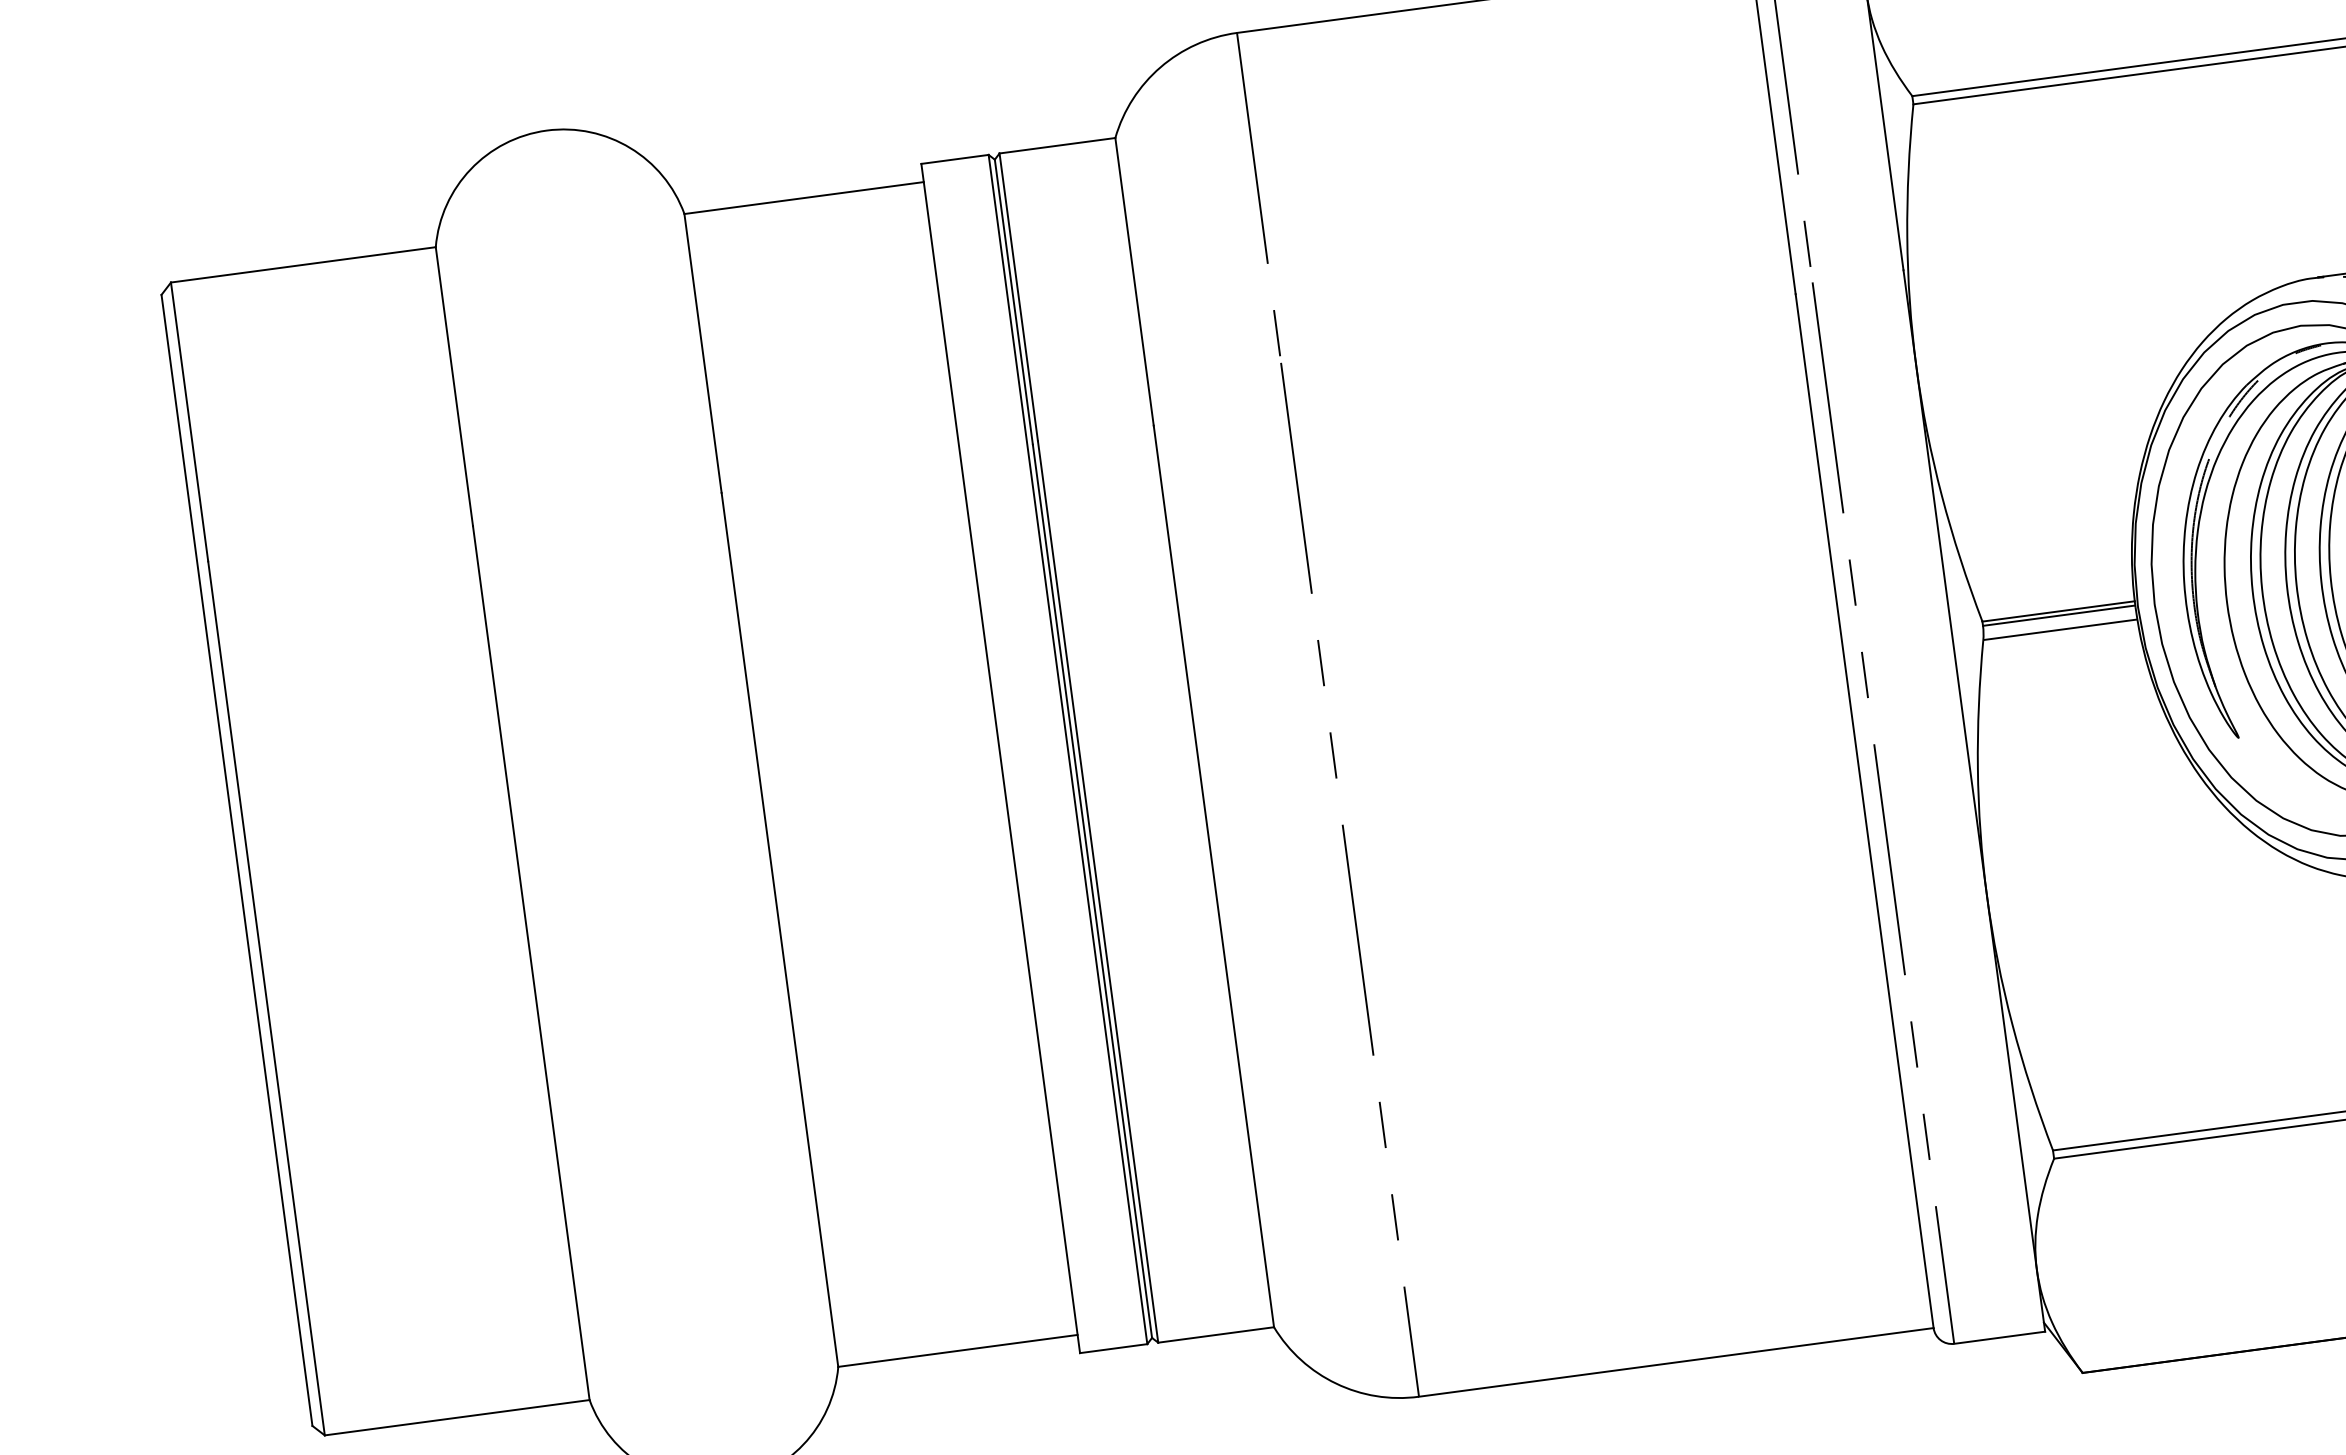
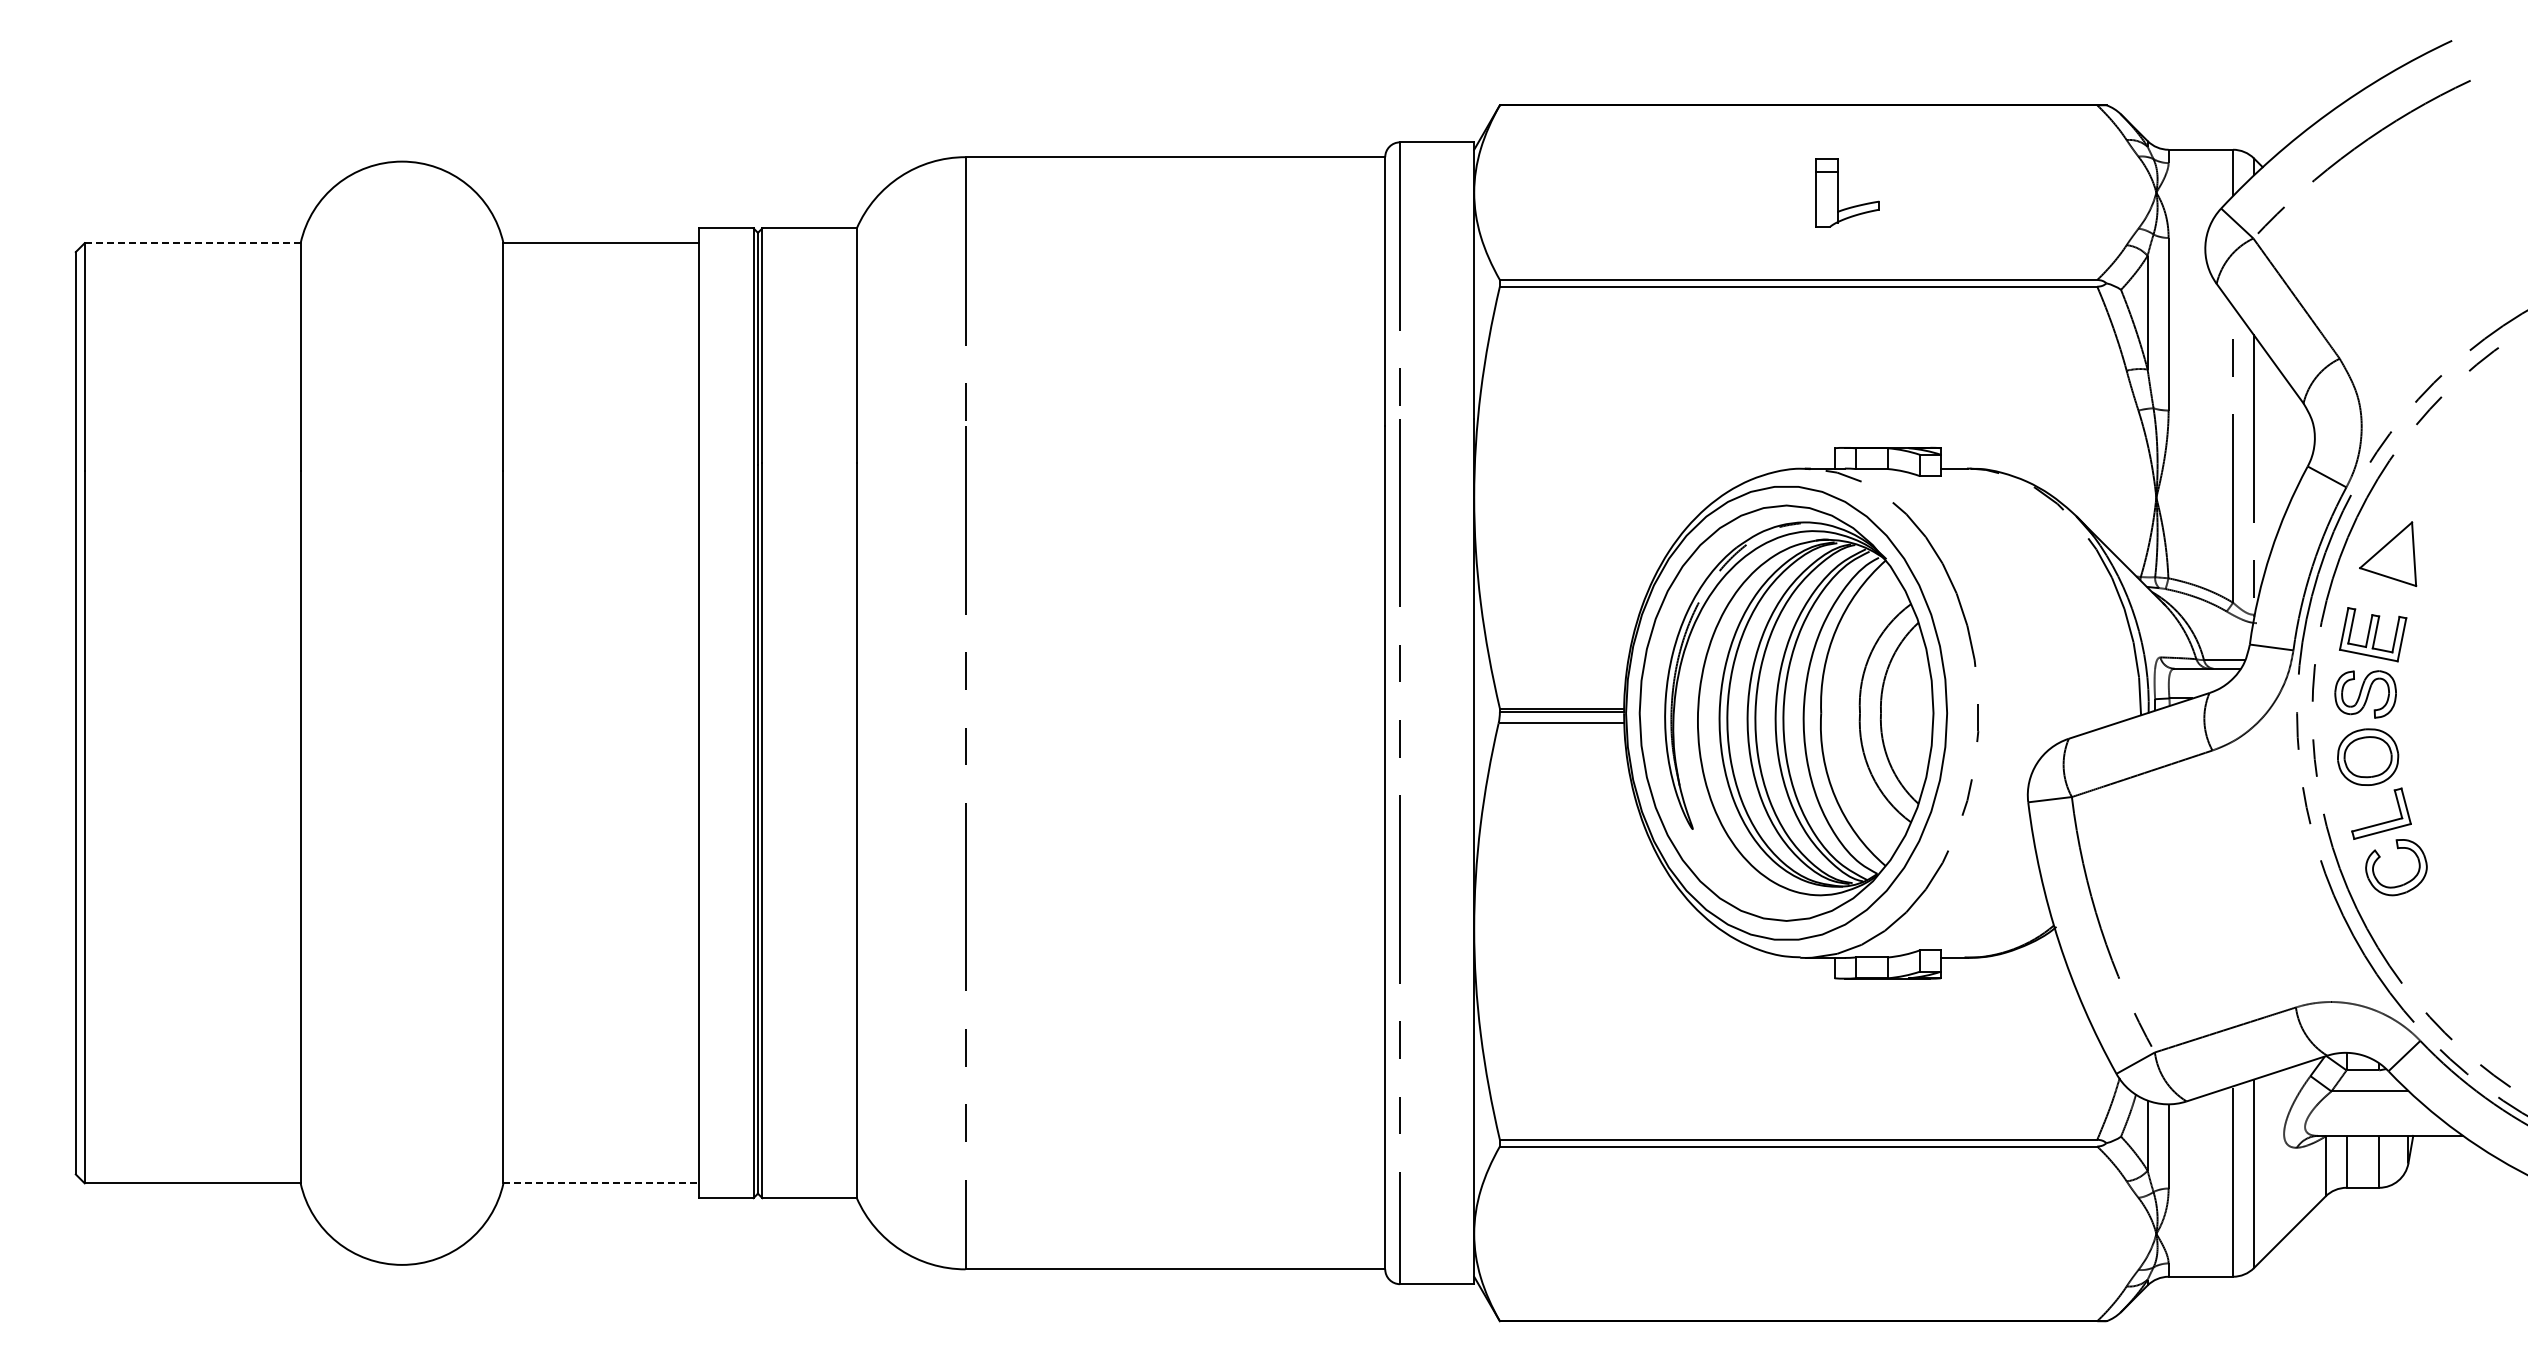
line: (303, 265) -> (192, 243), solid -> dashed
line: (958, 1351) -> (601, 1183), solid -> dashed

